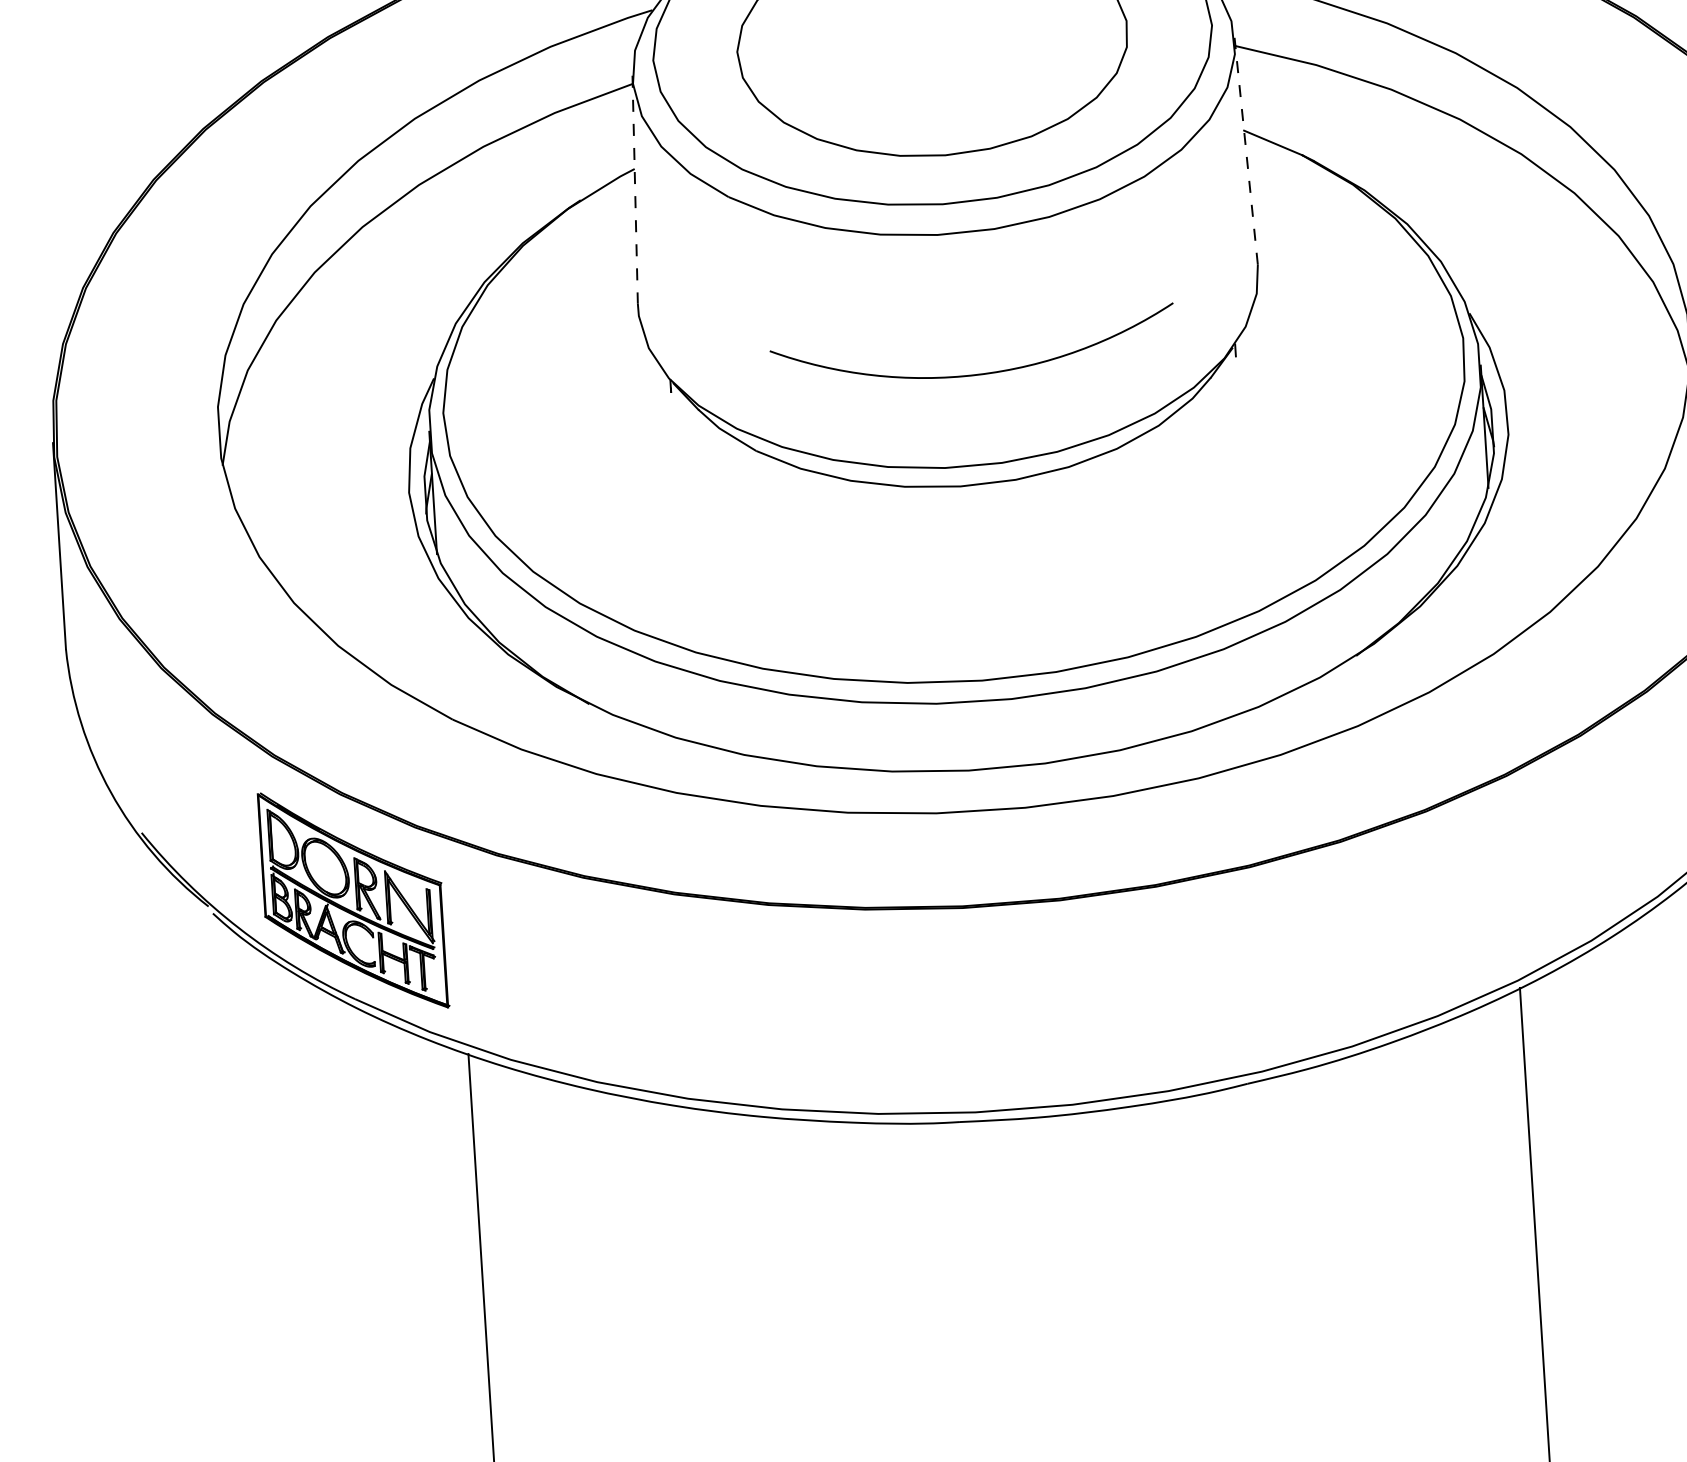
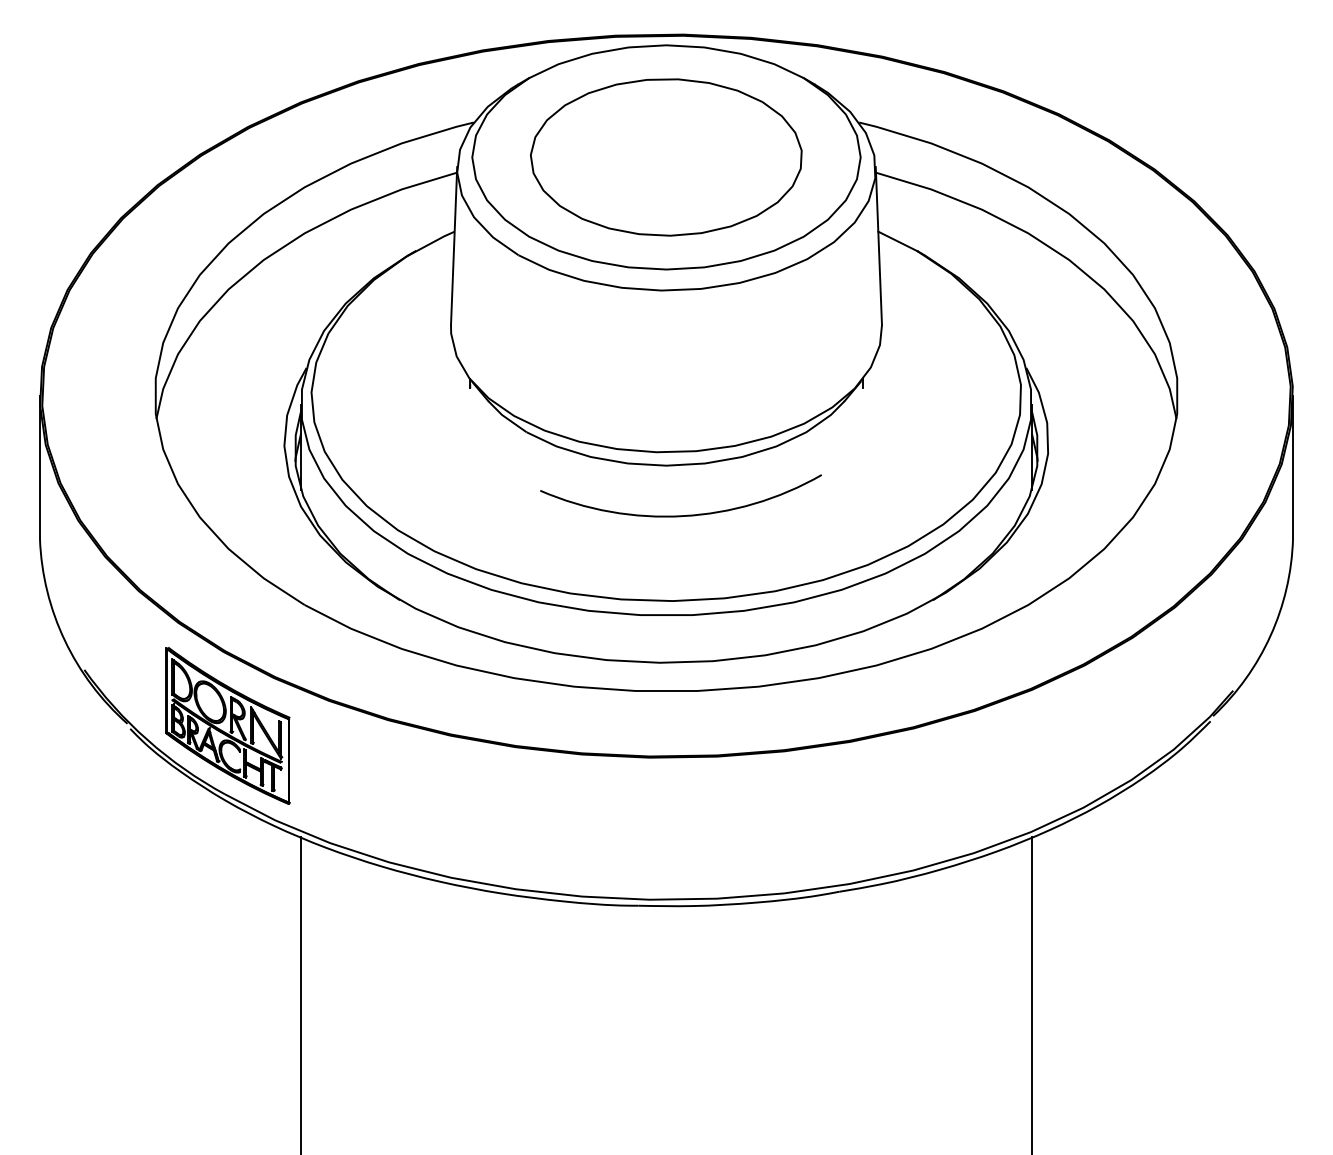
line: (1245, 150) -> (878, 245), dashed -> solid
line: (635, 190) -> (454, 246), dashed -> solid
arc: (973, 374) -> (680, 515), moved

